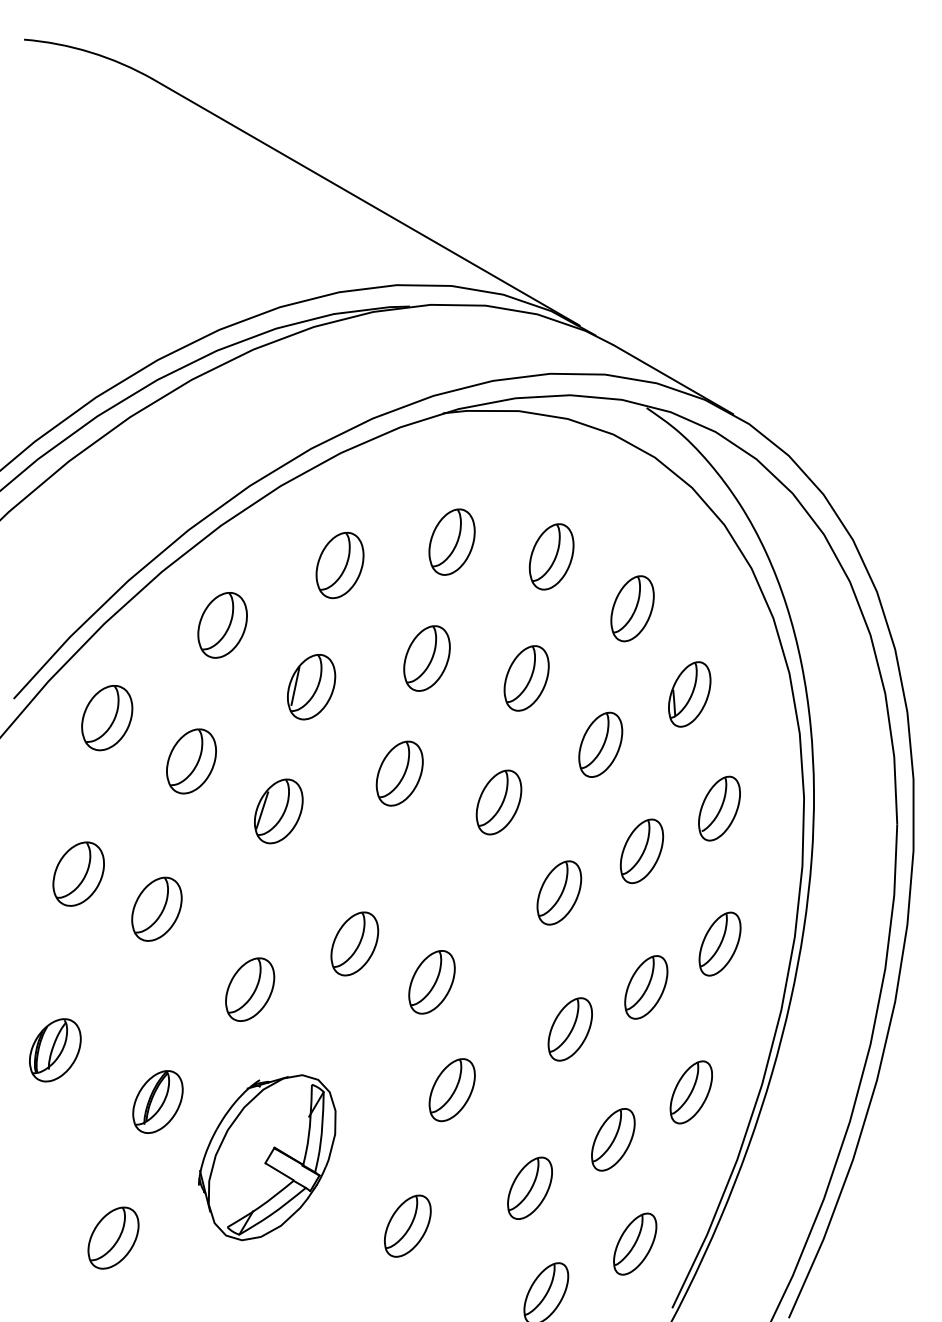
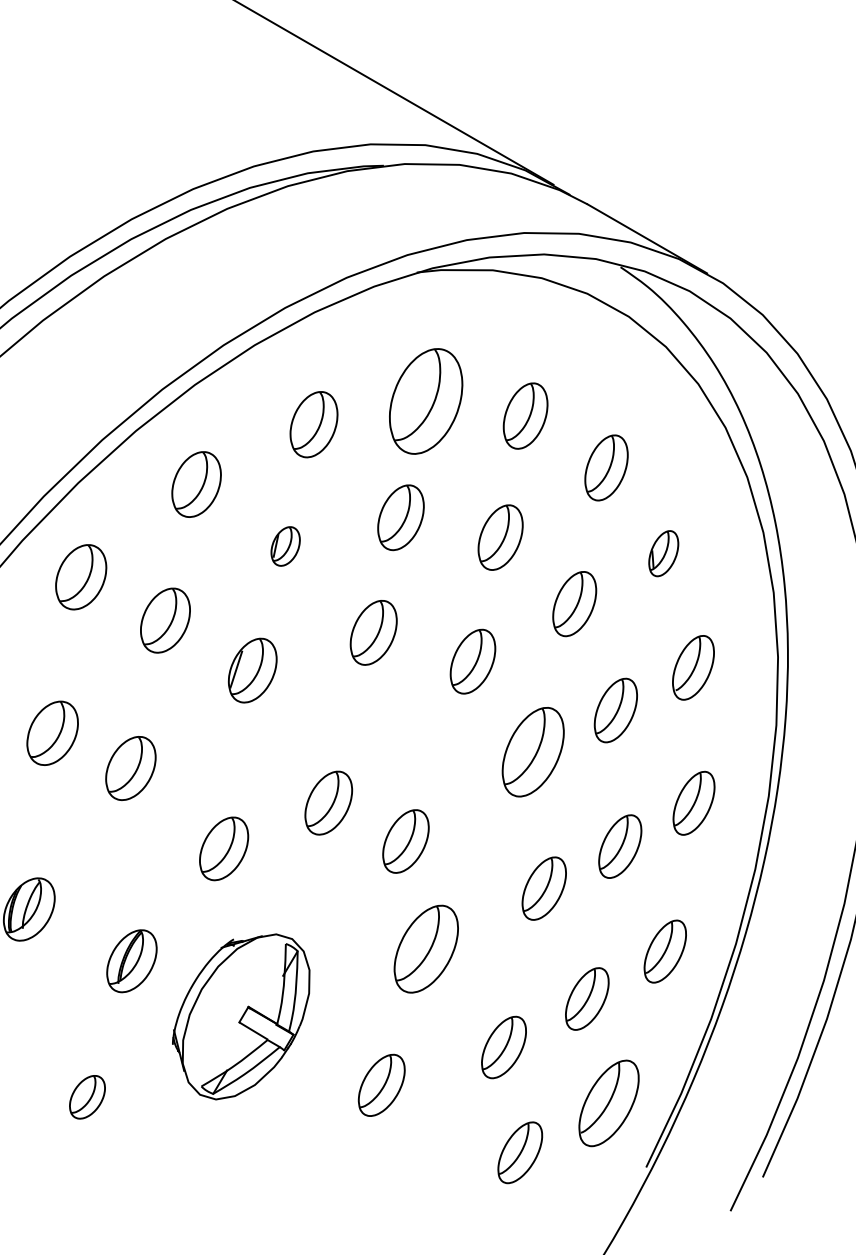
part: (451, 541) -> (425, 400), size x1.6
part: (311, 687) -> (285, 546), size x0.6
part: (689, 694) -> (663, 553), size x0.7
part: (559, 892) -> (533, 751), size x1.4
part: (451, 1090) -> (425, 949), size x1.4
part: (113, 1237) -> (87, 1096), size x0.7
part: (635, 1243) -> (609, 1102), size x1.4

